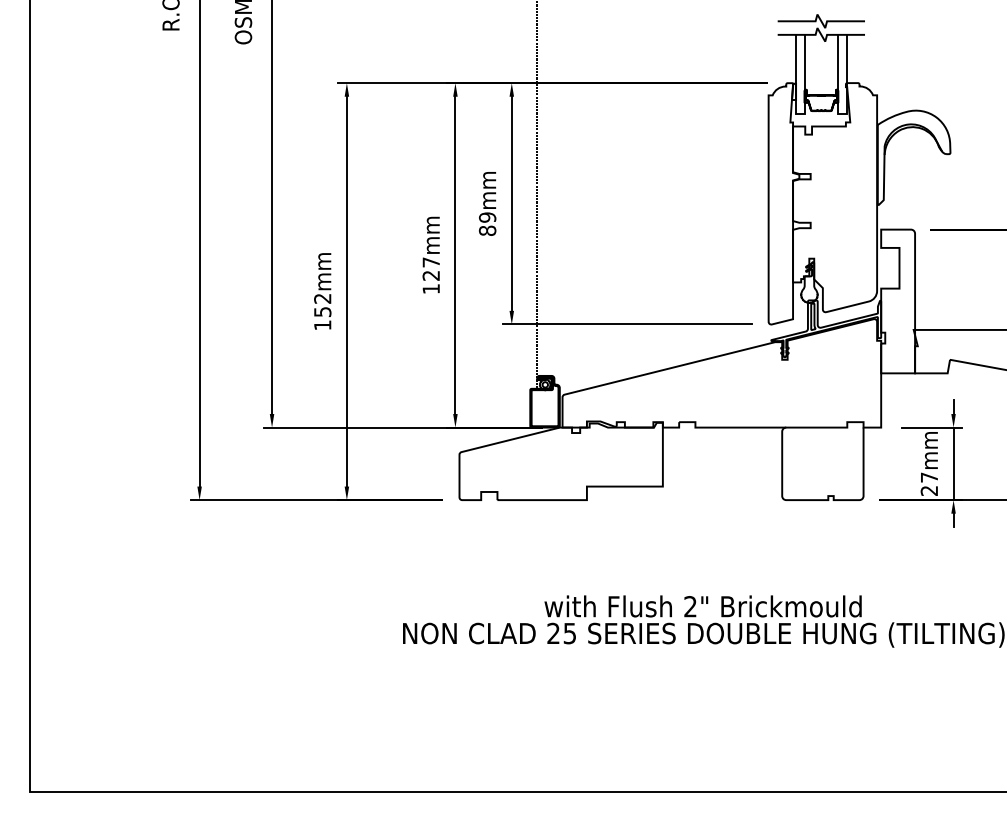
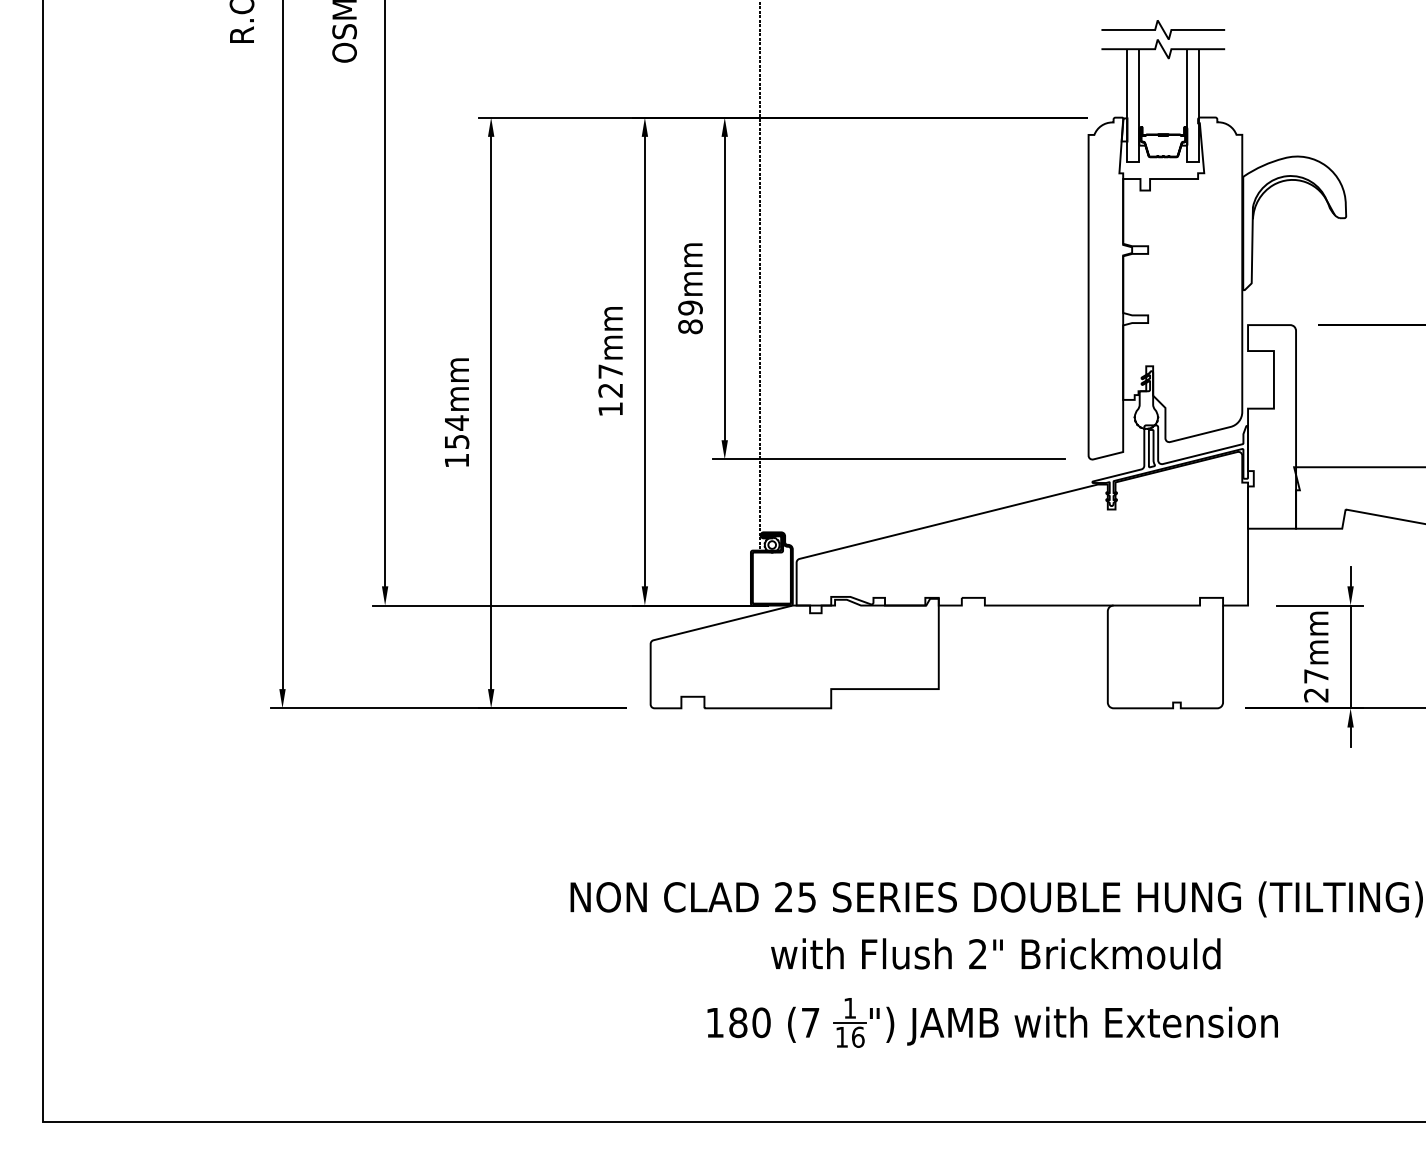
text: (322, 298) -> (456, 422), 152mm -> 154mm
text: (702, 606) -> (995, 953), moved
part: (700, 721) -> (992, 1022), added

